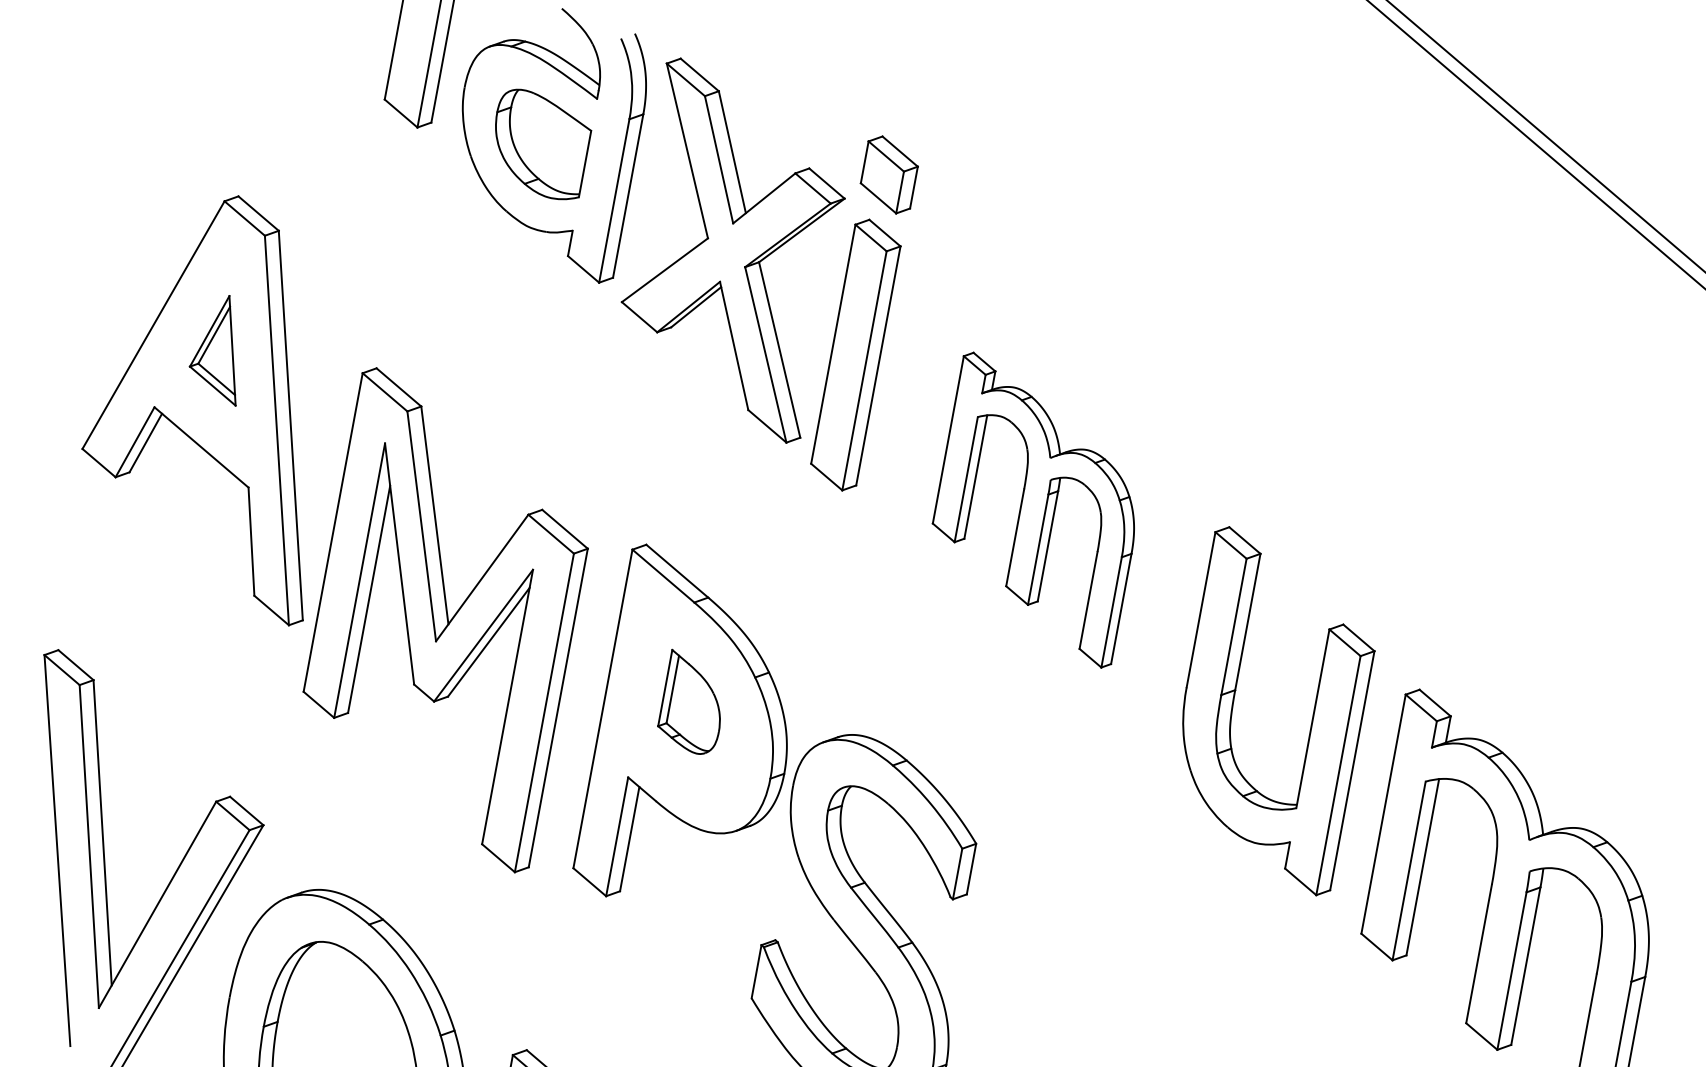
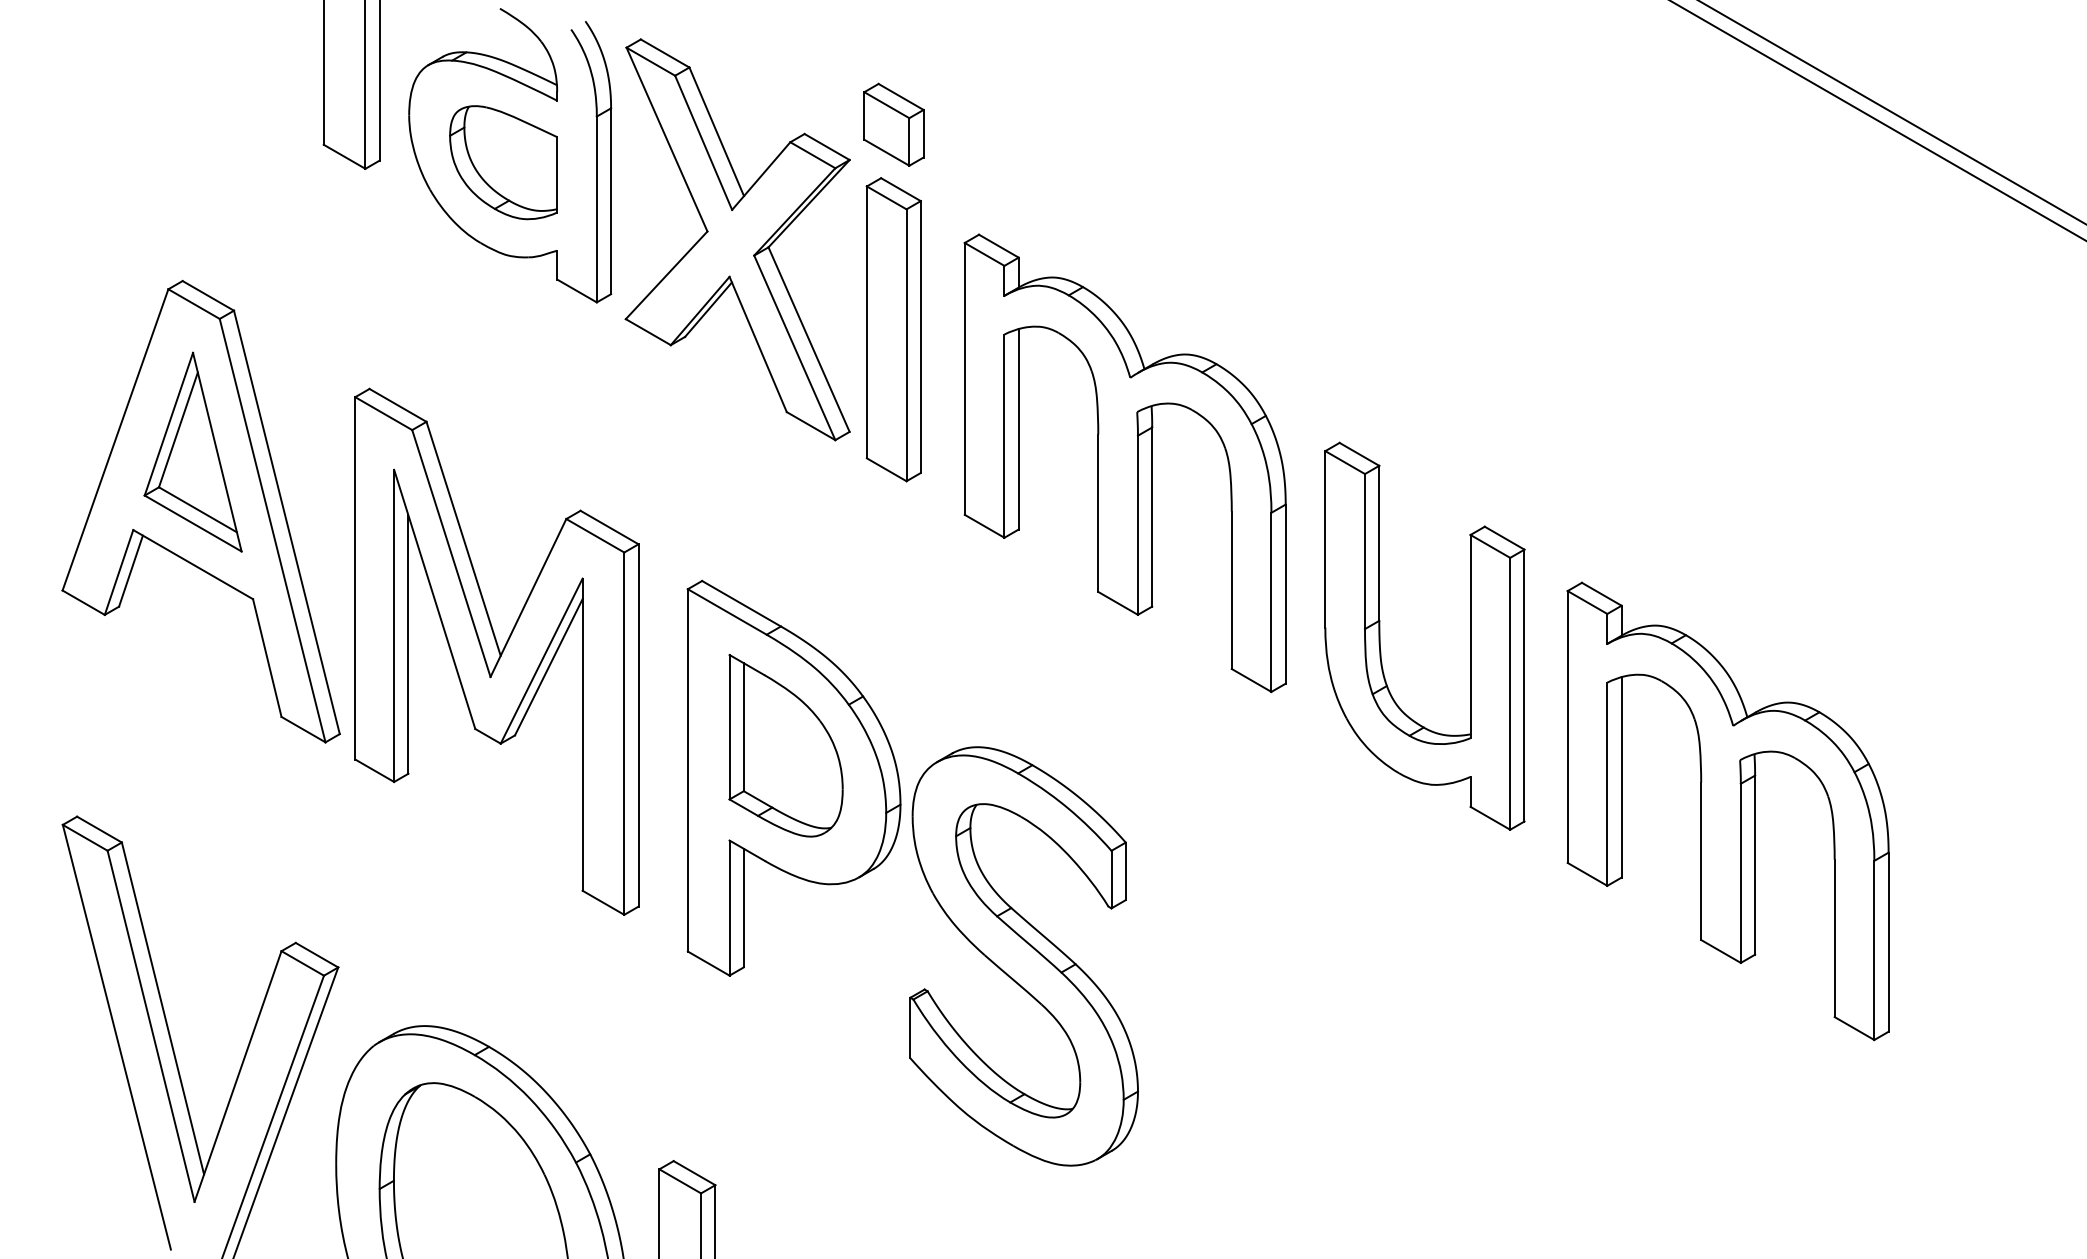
part: (219, 347) -> (192, 451), size x1.67
part: (1037, 509) -> (1124, 462), size x1.43
part: (445, 619) -> (496, 651), moved
part: (692, 702) -> (785, 745), size x1.67

